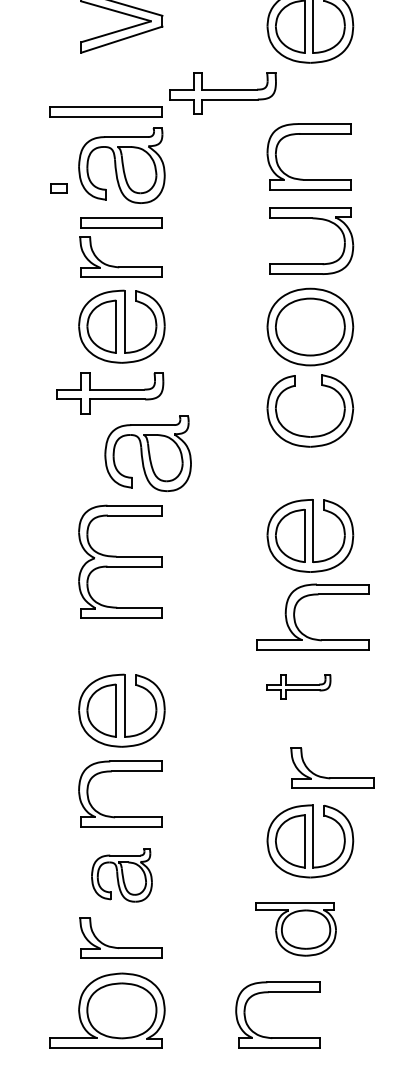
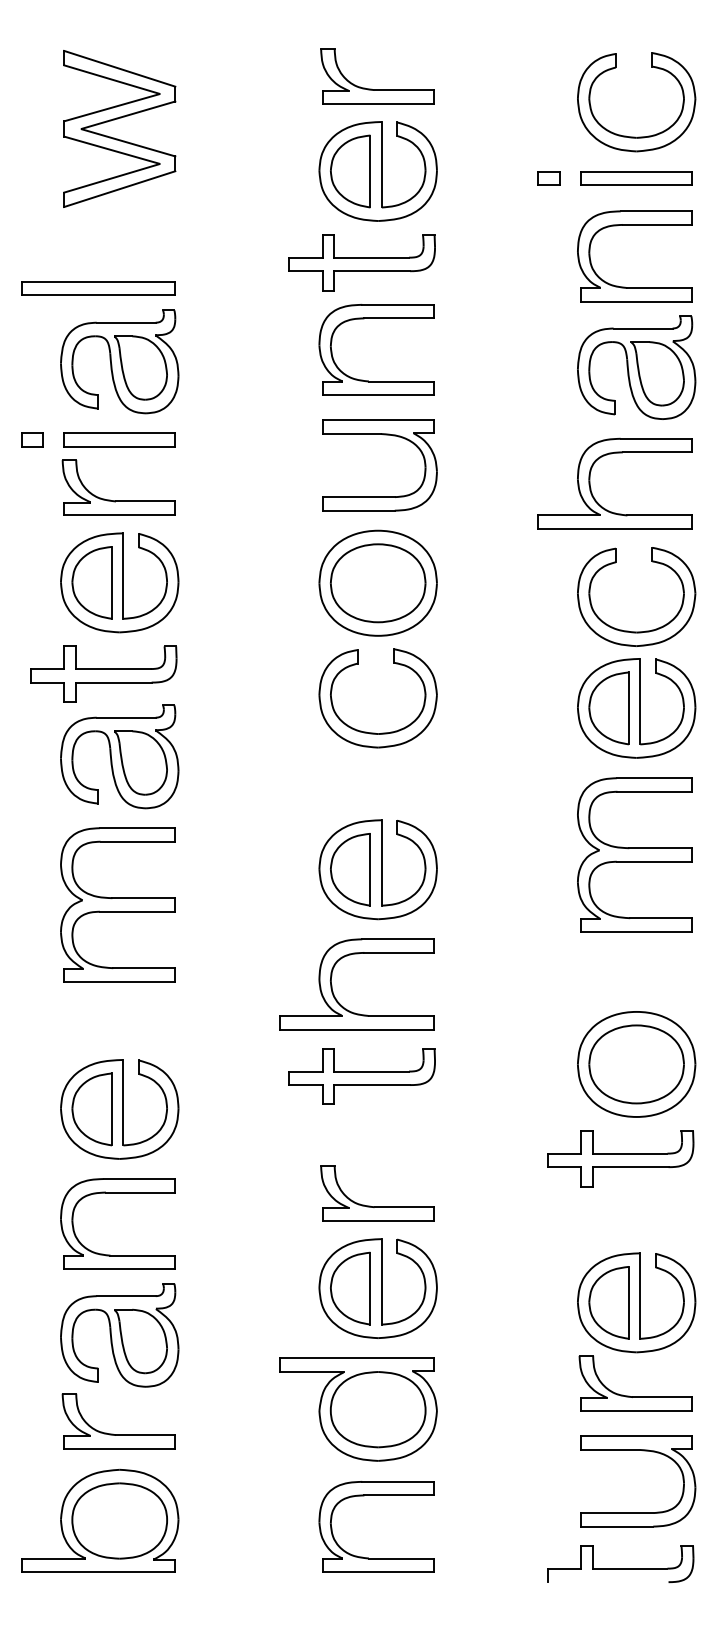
part: (222, 93) -> (361, 262), moved
part: (59, 187) -> (32, 439), moved
part: (147, 453) -> (119, 756), moved
part: (295, 618) -> (332, 985), moved
part: (298, 686) -> (361, 1076), size x1.67
part: (332, 777) -> (377, 1206), moved
part: (121, 875) -> (119, 1335), size x1.43
part: (296, 929) -> (358, 1409), size x1.43
part: (277, 992) -> (376, 1495), moved

